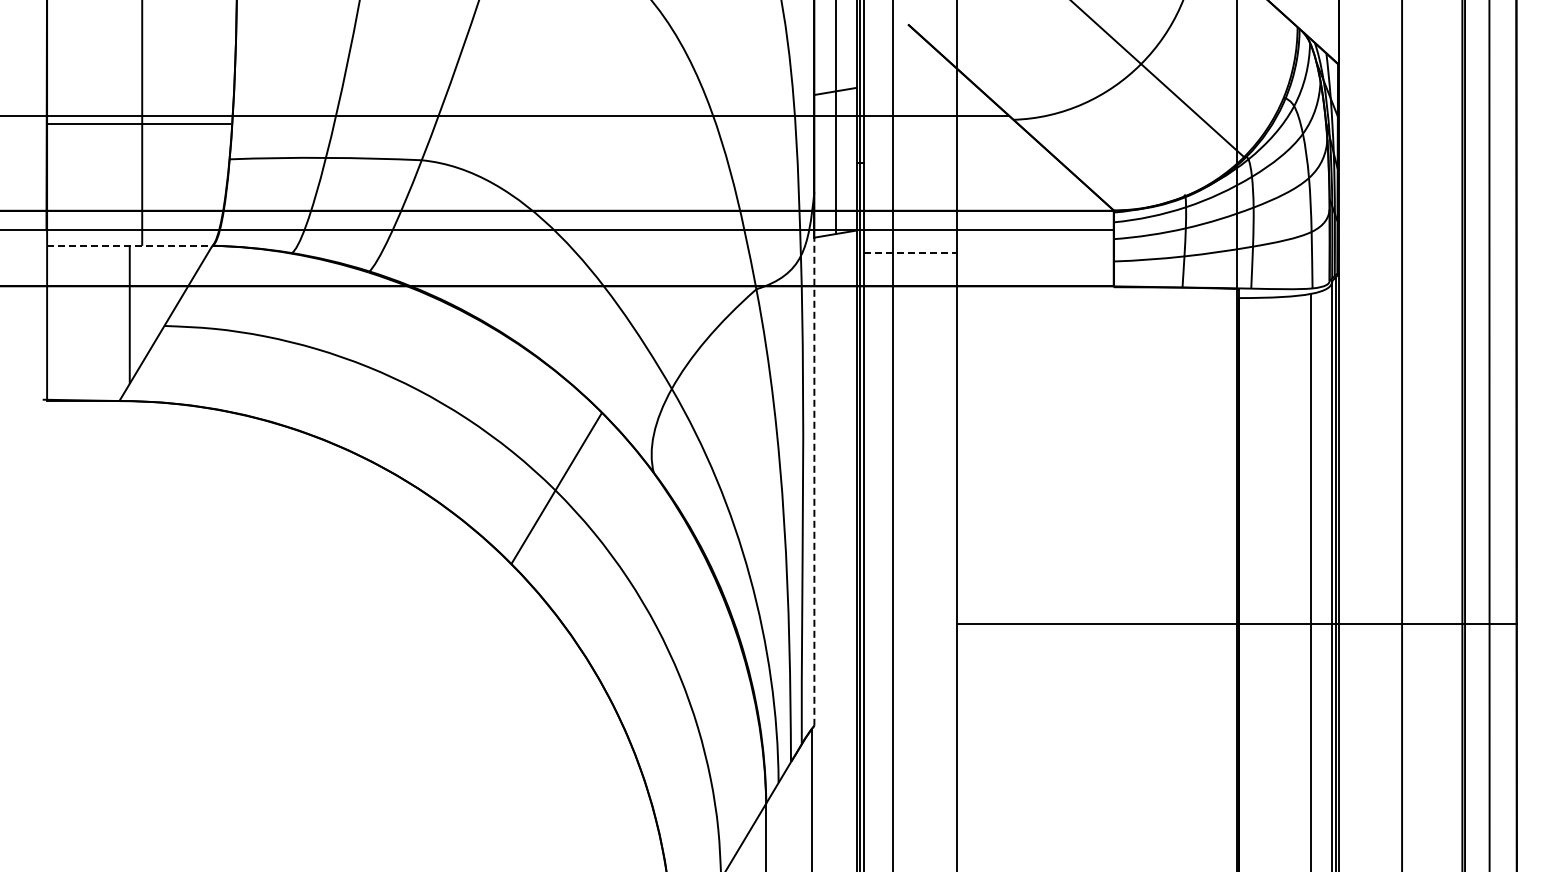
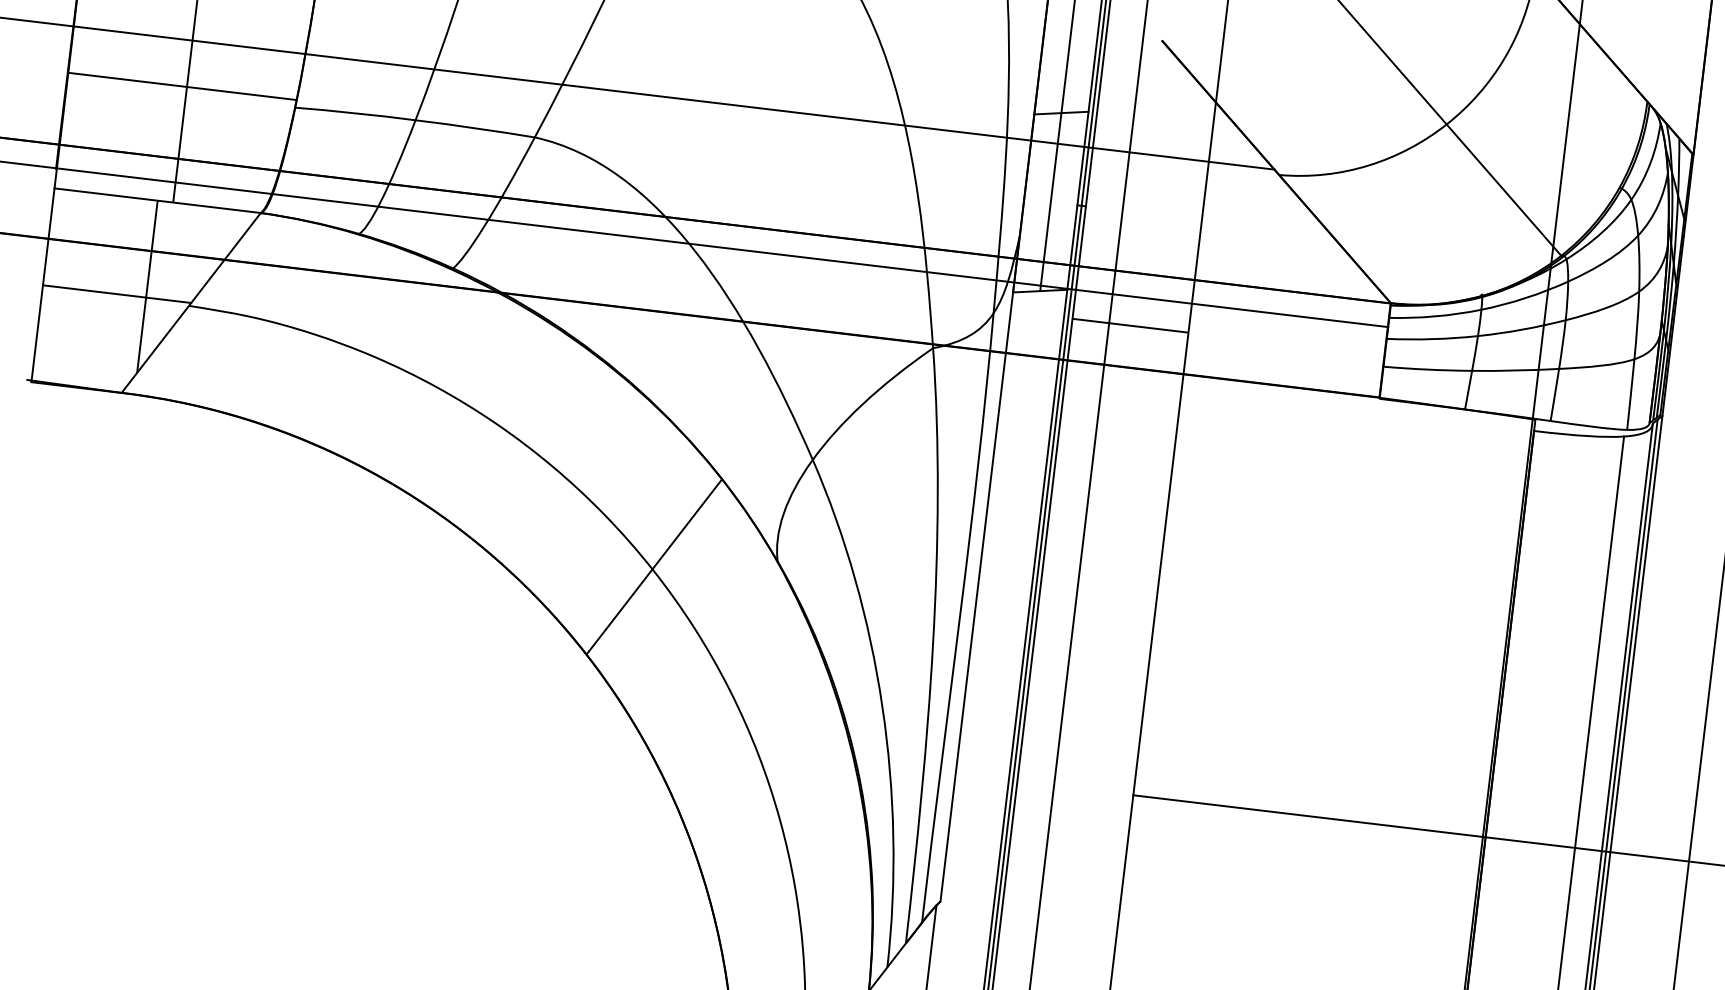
line: (138, 124) -> (182, 86), moved
line: (129, 245) -> (157, 200), dashed -> solid
arc: (906, 252) -> (1125, 324), dashed -> solid
line: (106, 323) -> (117, 294), added
line: (814, 481) -> (976, 596), dashed -> solid

